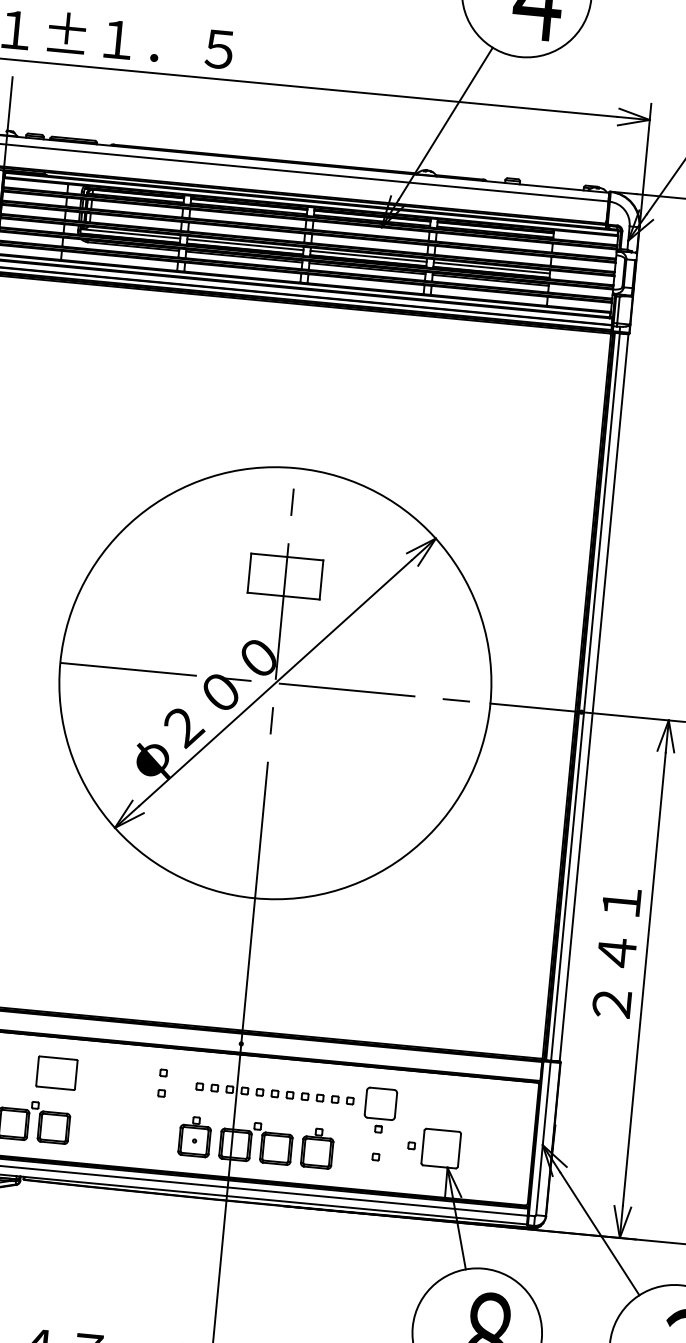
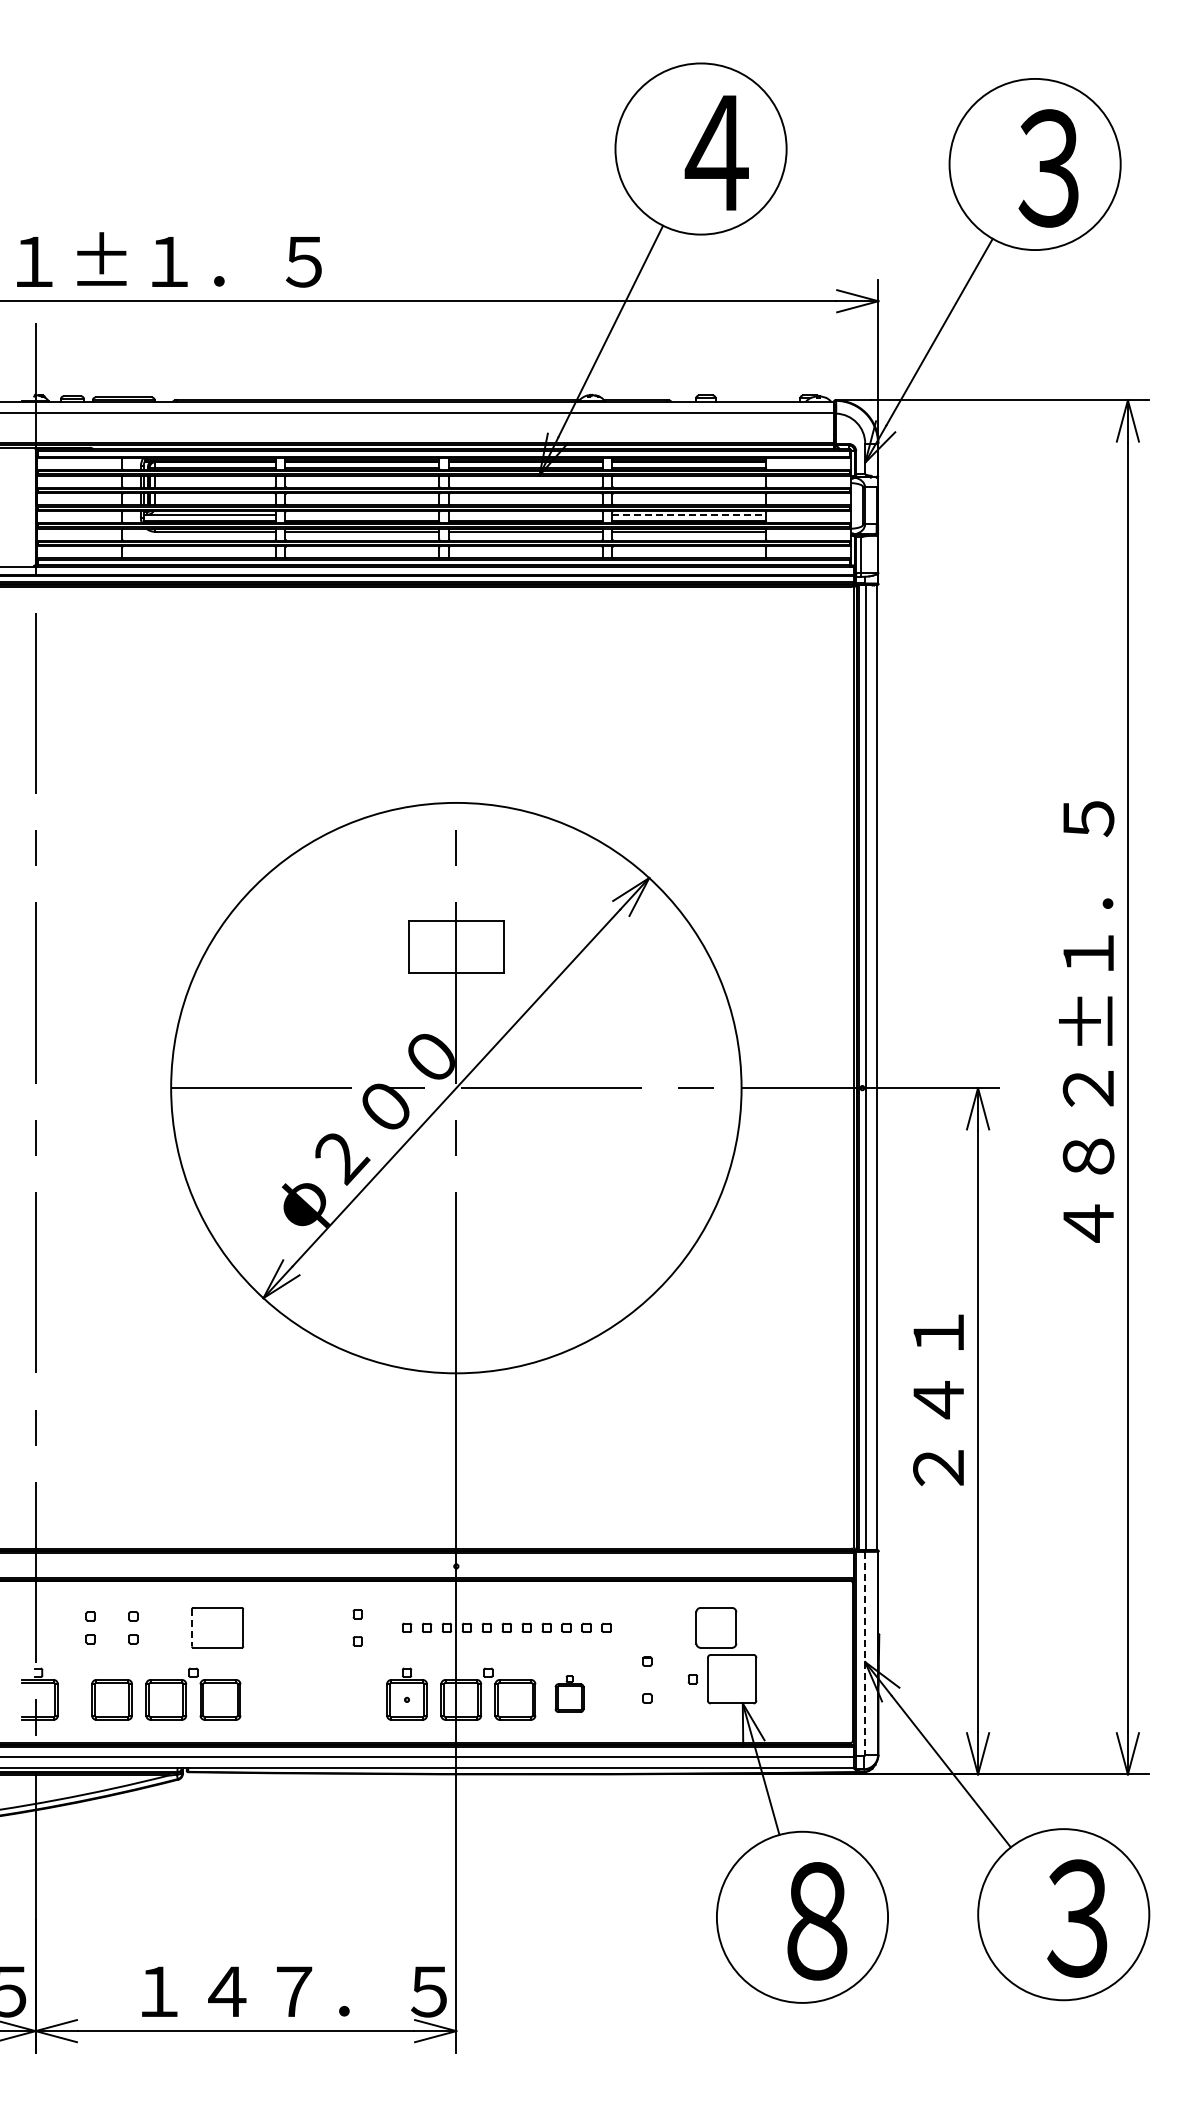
line: (245, 244) -> (362, 515), removed
line: (368, 256) -> (525, 515), removed
line: (492, 268) -> (689, 515), solid -> dashed
line: (37, 1071) -> (191, 1627), solid -> dashed
part: (381, 1103) -> (716, 1627), moved
line: (543, 1138) -> (865, 1653), solid -> dashed
part: (317, 1147) -> (569, 1693), size x0.7

